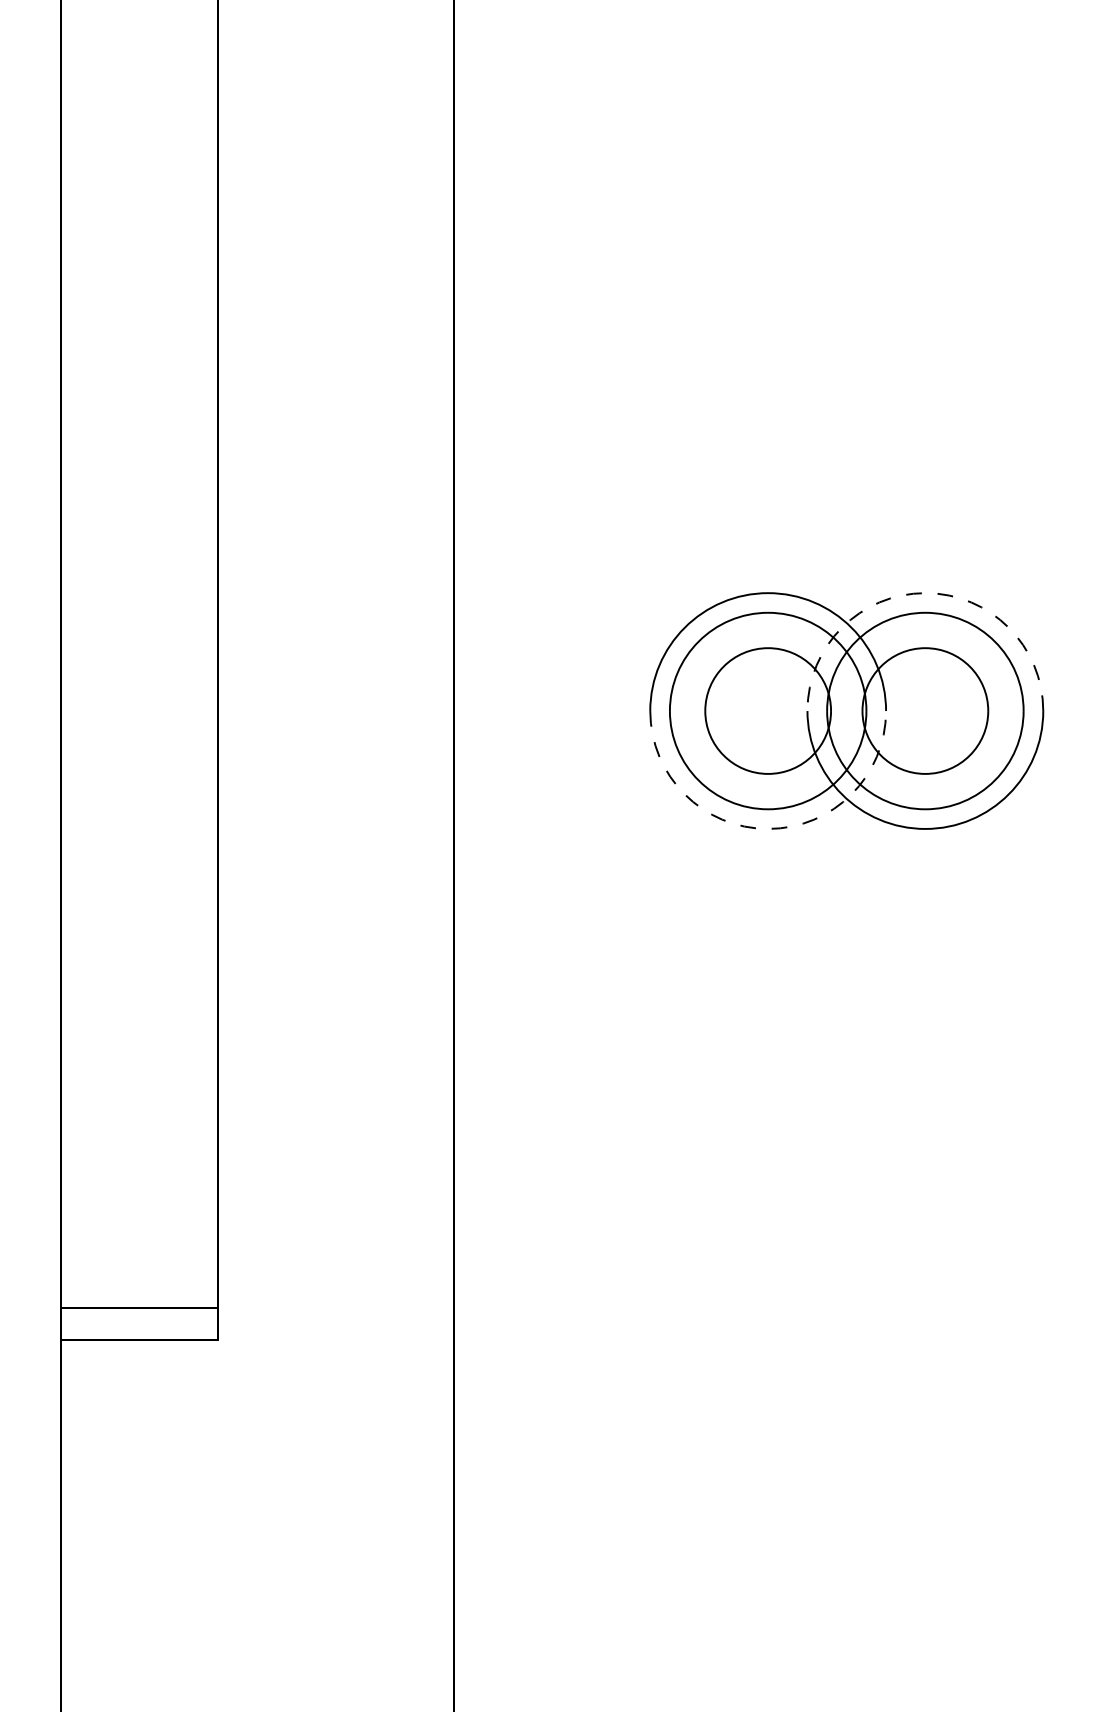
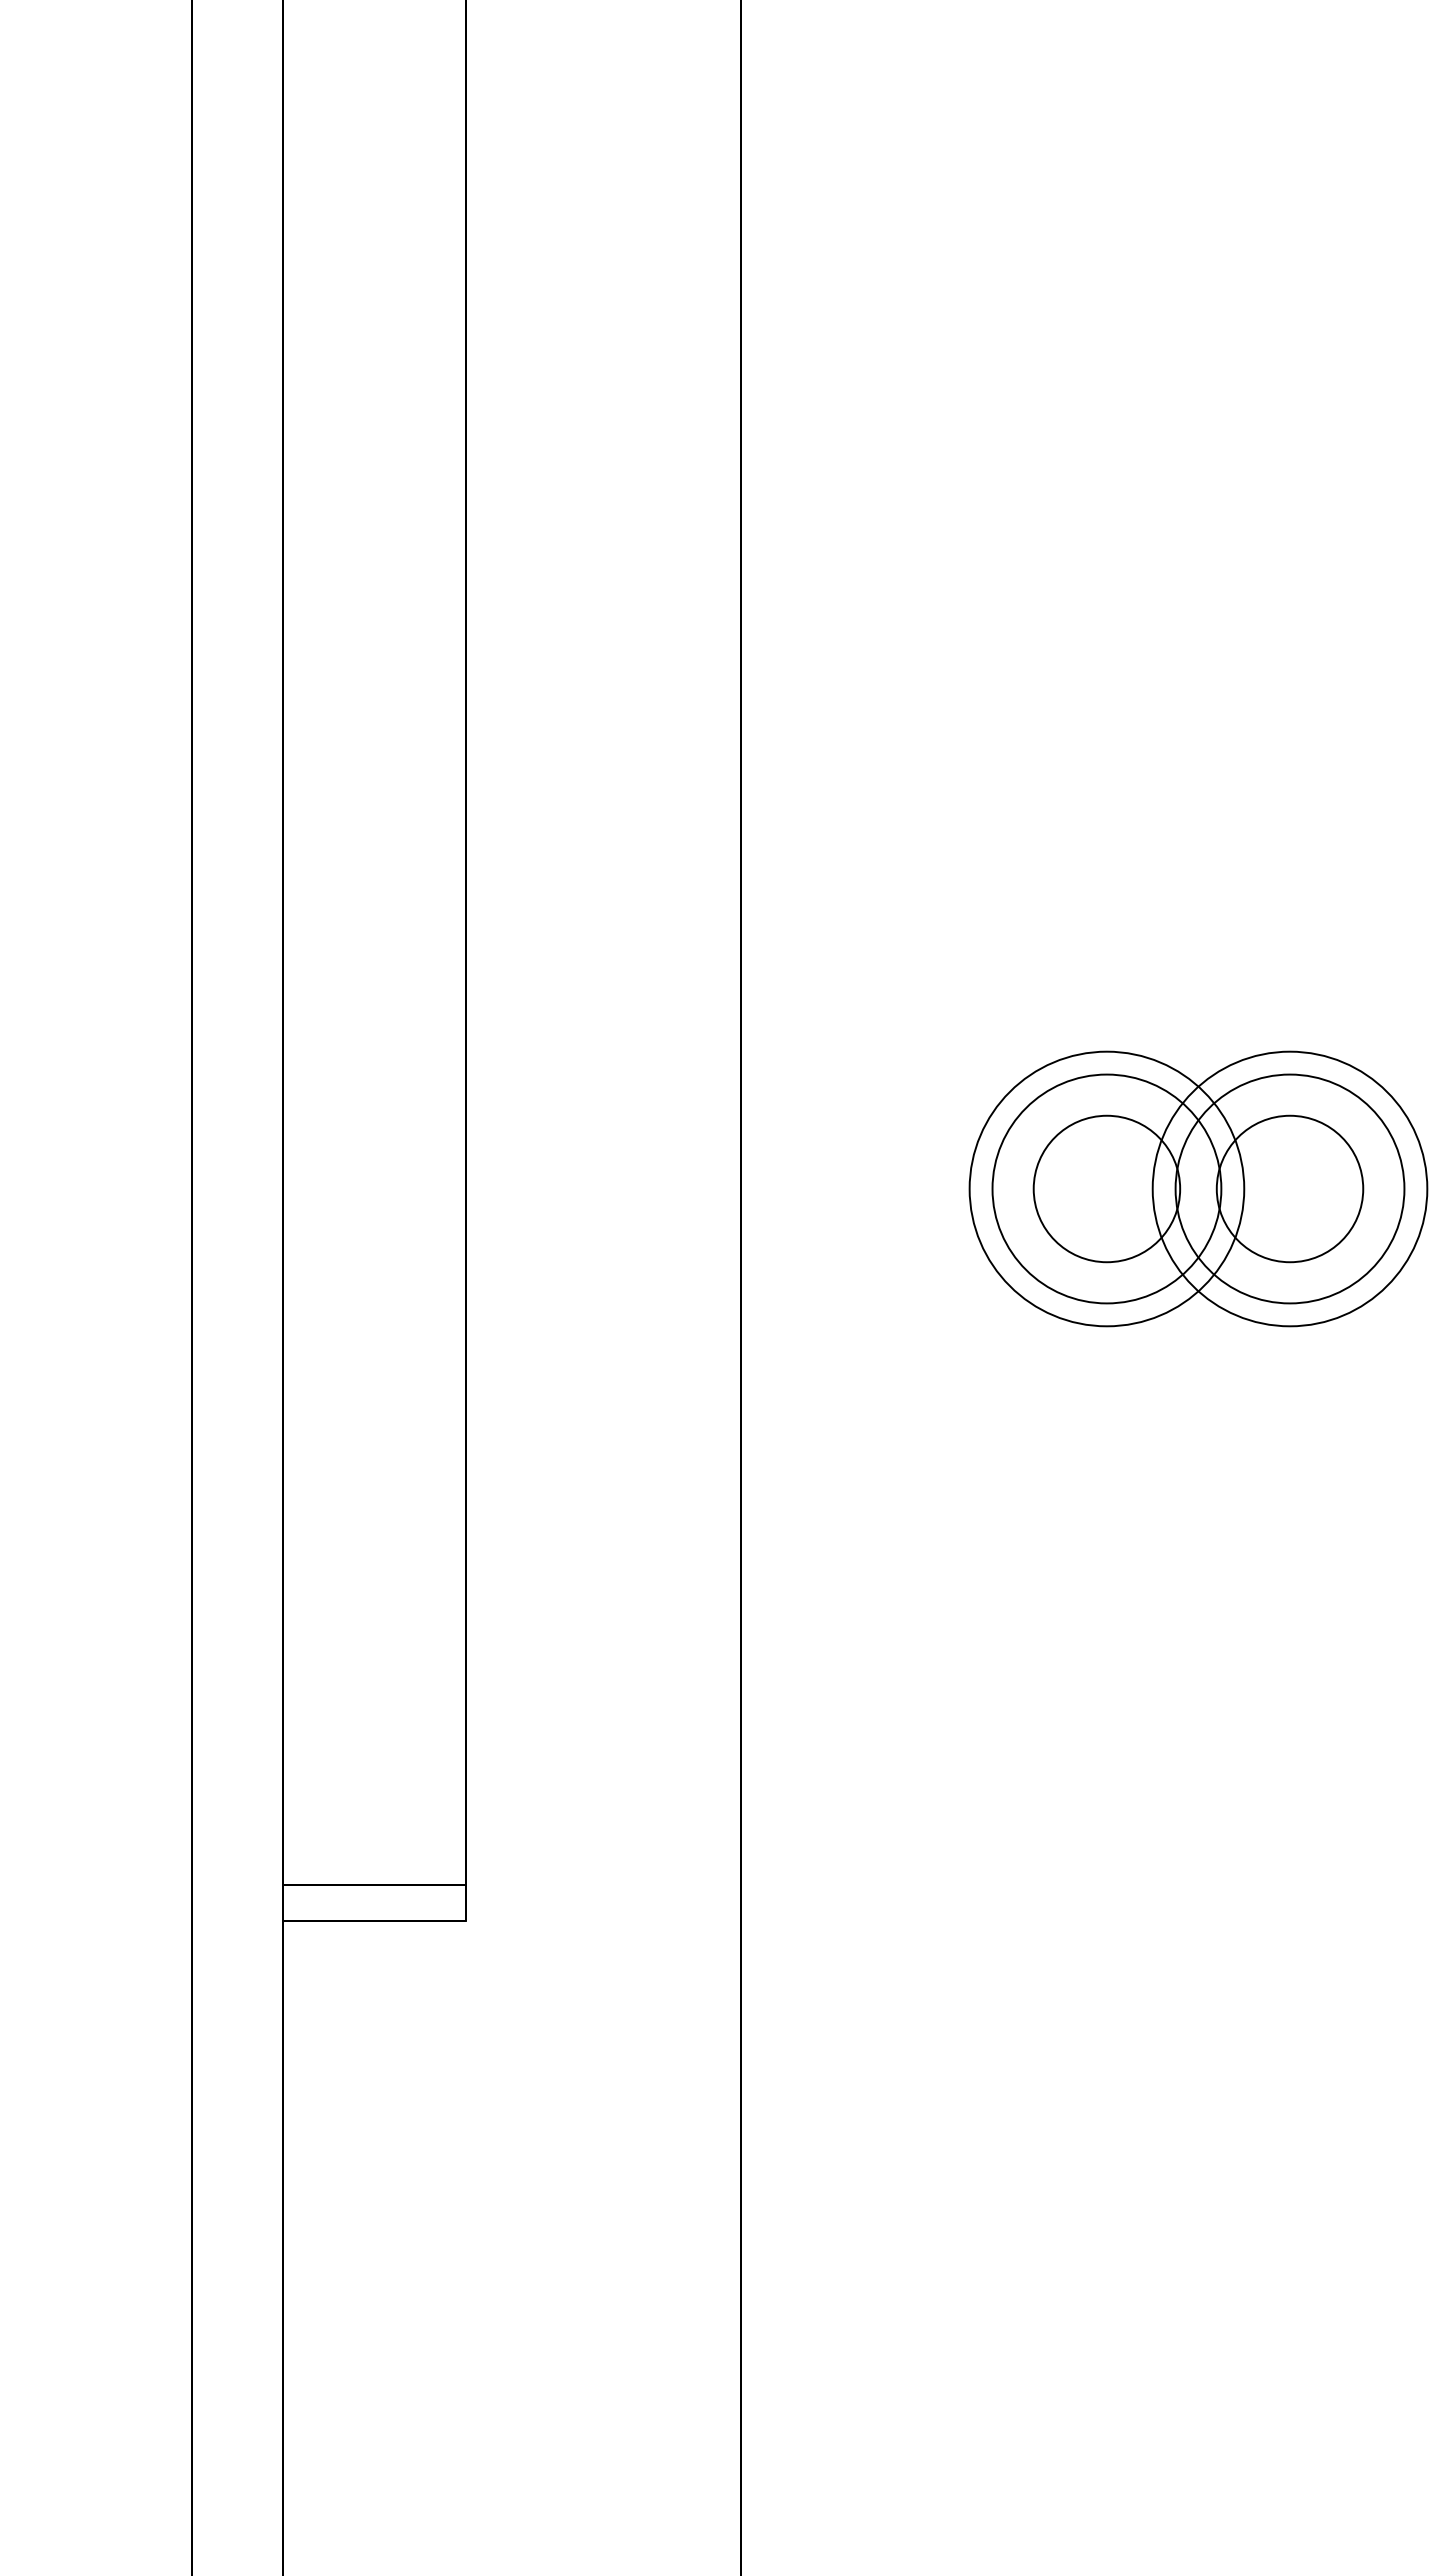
arc: (925, 592) -> (1290, 1051), dashed -> solid
arc: (767, 829) -> (1106, 1326), dashed -> solid

